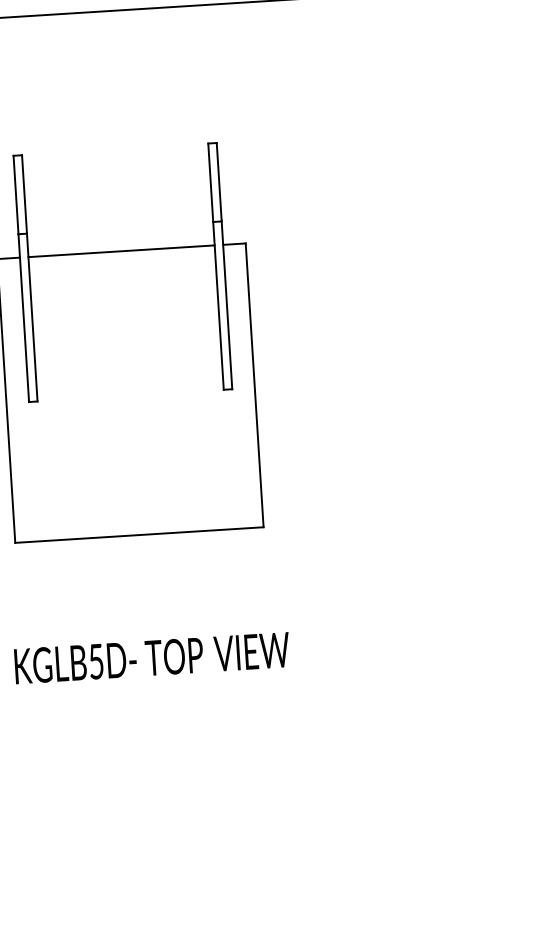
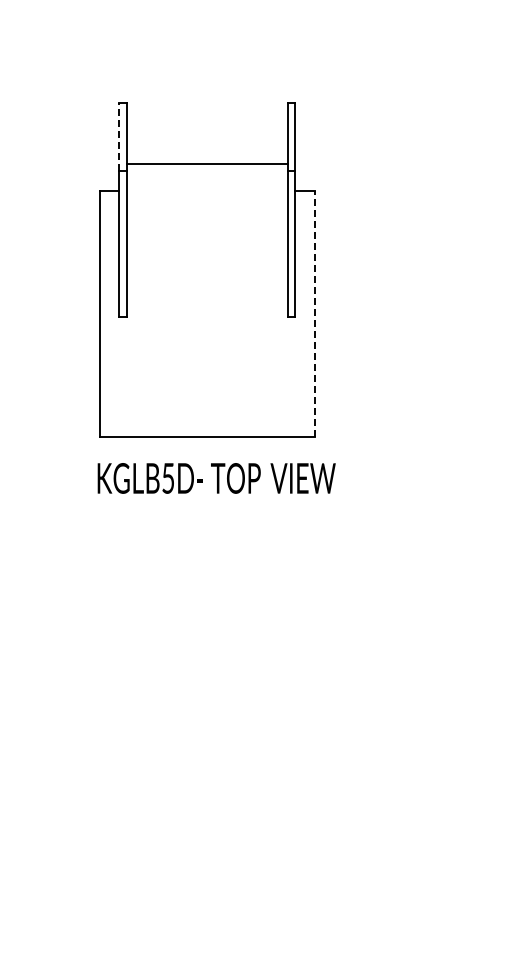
line: (16, 195) -> (119, 137), solid -> dashed
line: (121, 251) -> (207, 164), moved
line: (254, 384) -> (314, 313), solid -> dashed
text: (151, 658) -> (216, 478), moved

